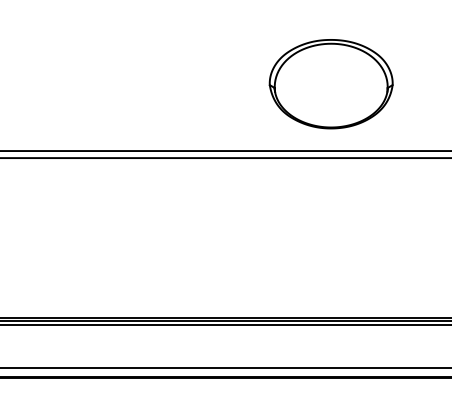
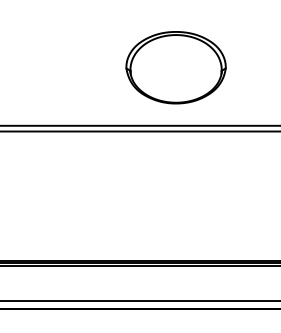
part: (330, 84) -> (175, 67), moved

